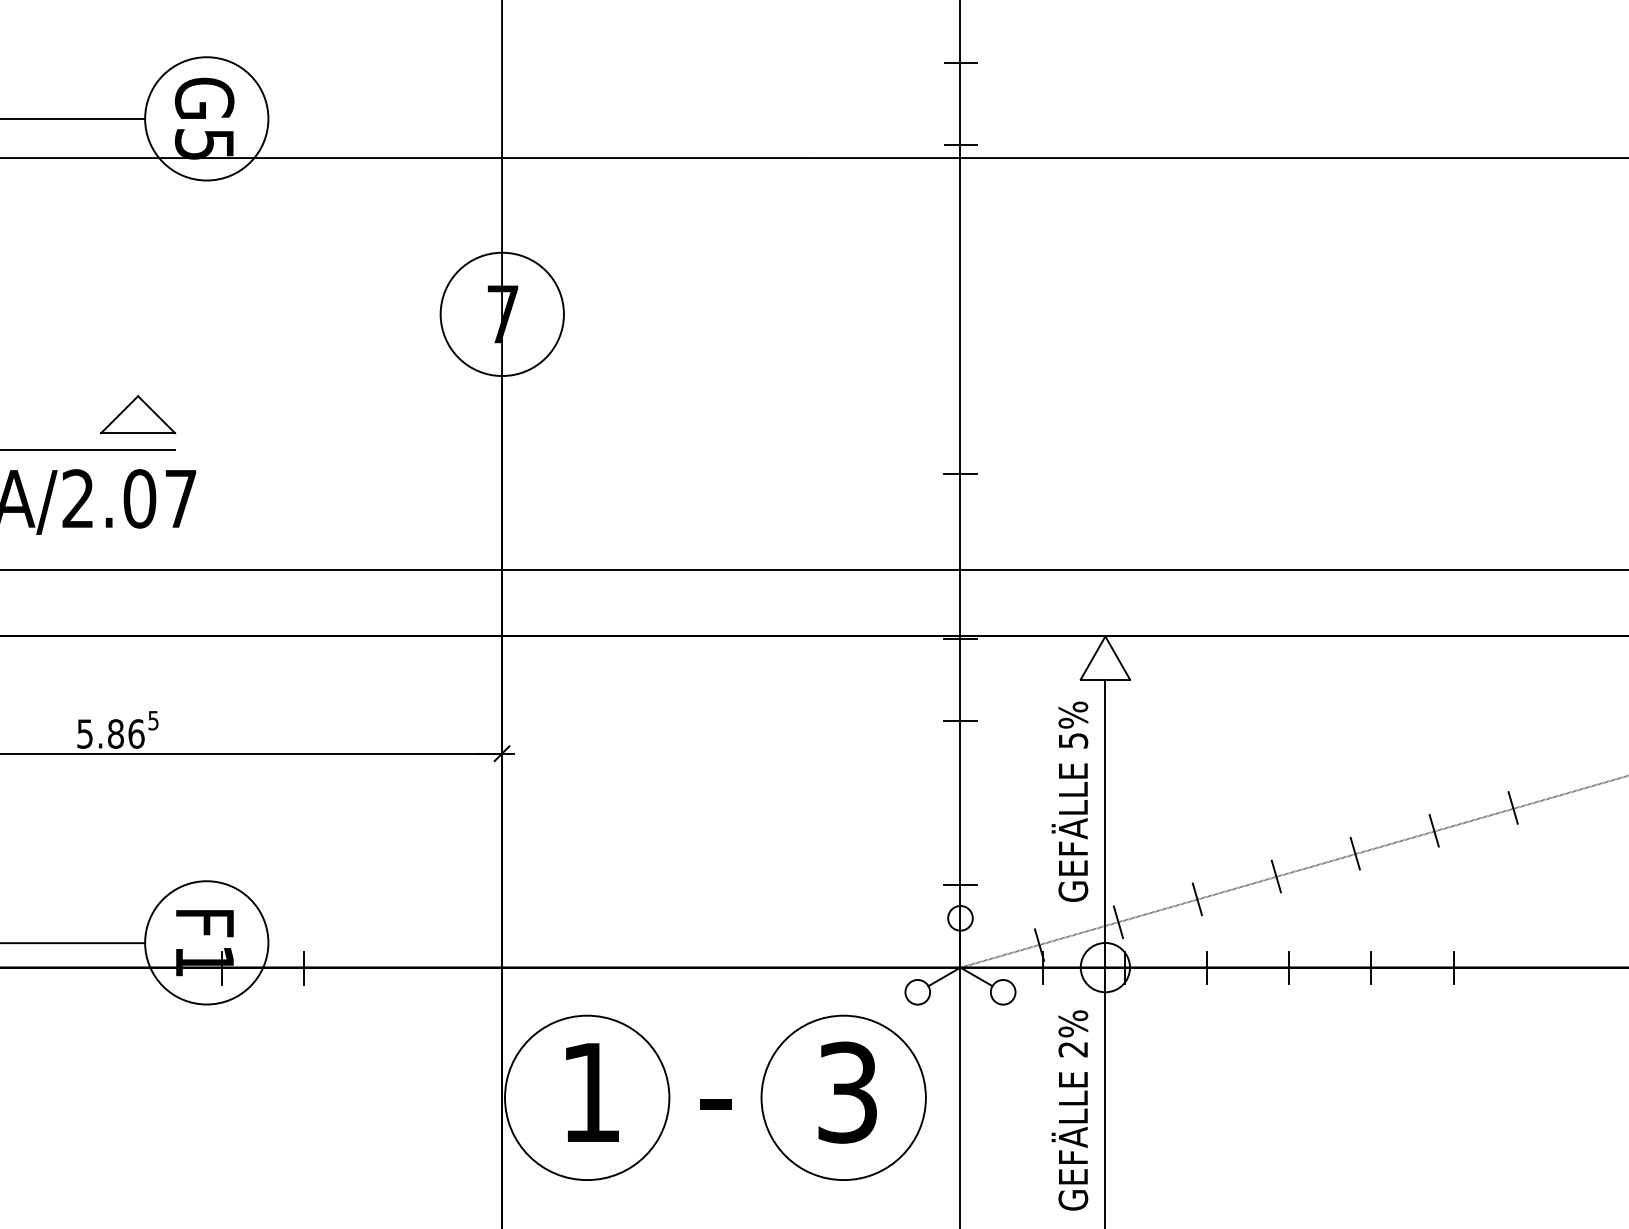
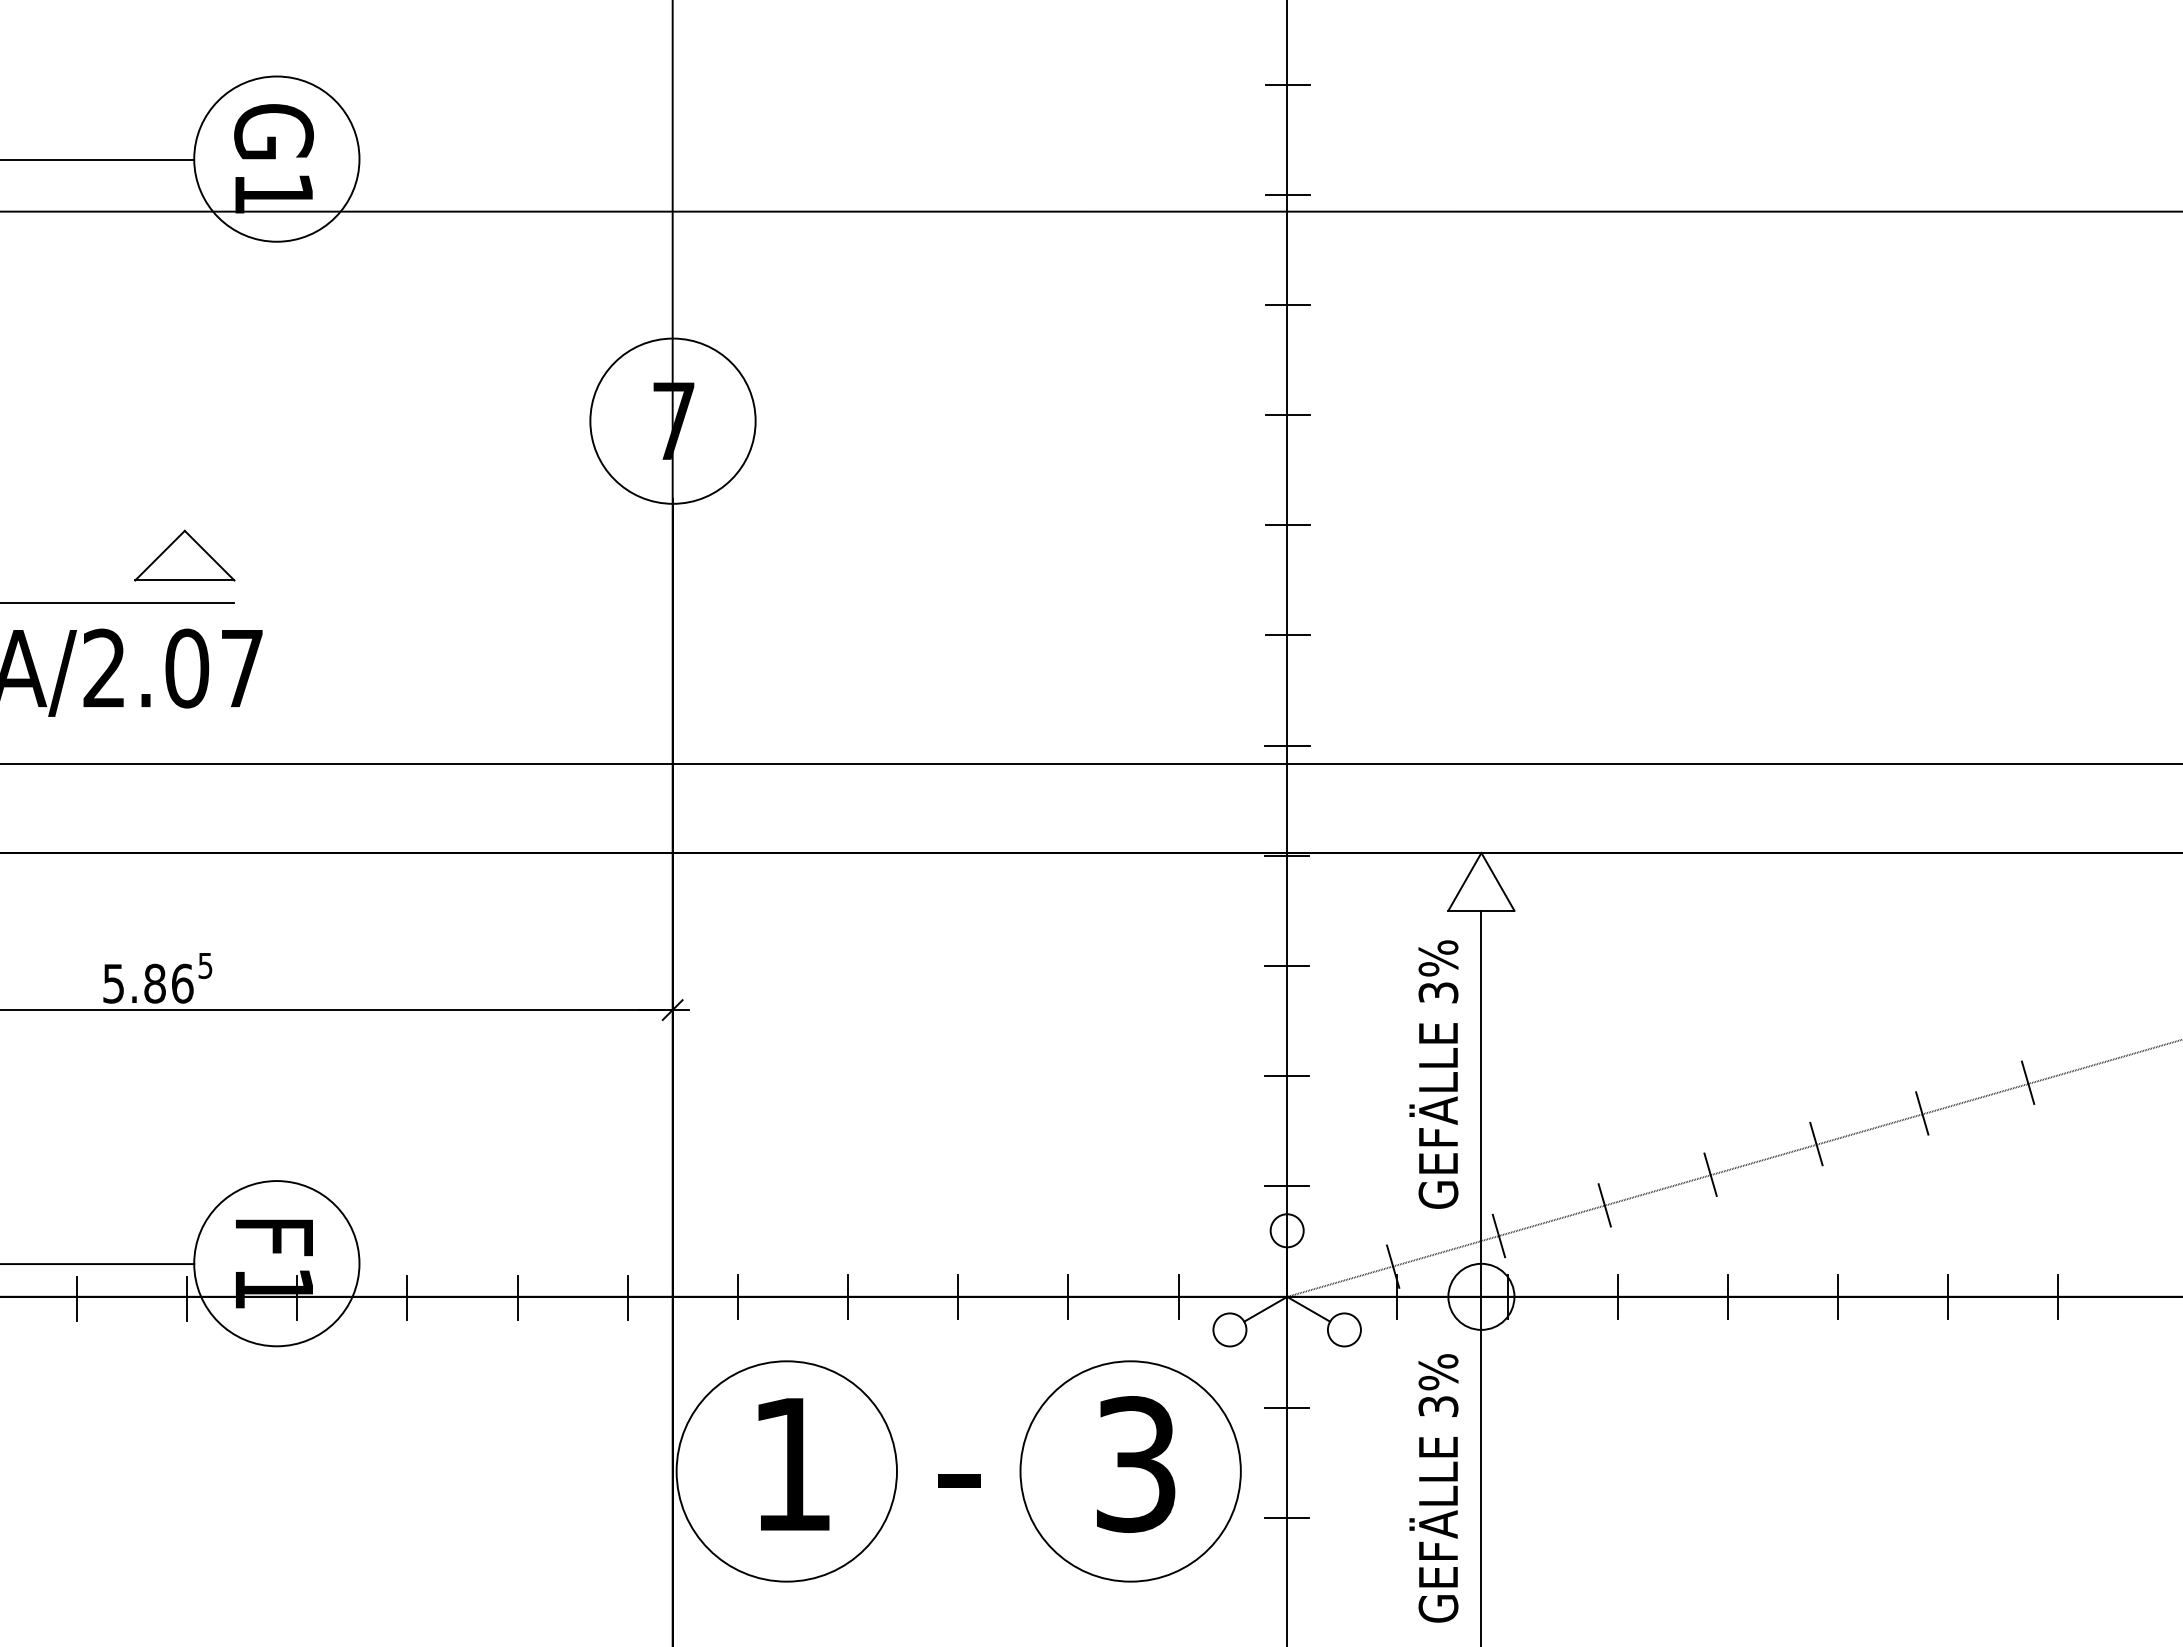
text: (204, 144) -> (273, 193), G5 -> G1
line: (960, 227) -> (1287, 304), added
line: (960, 310) -> (1287, 415), added
line: (960, 392) -> (1287, 525), added
line: (960, 556) -> (1287, 745), added
text: (1072, 740) -> (1437, 992), 5% -> 3%
line: (960, 803) -> (1287, 1076), added
line: (550, 967) -> (737, 1296), added
line: (633, 967) -> (848, 1296), added
line: (715, 967) -> (958, 1296), added
line: (797, 967) -> (1068, 1296), added
line: (879, 967) -> (1178, 1296), added
line: (57, 968) -> (76, 1298), added
line: (140, 968) -> (187, 1298), added
line: (386, 968) -> (517, 1297), added
line: (468, 968) -> (627, 1297), added
line: (1535, 968) -> (2058, 1297), added
text: (1073, 1049) -> (1438, 1406), 2% -> 3%
line: (960, 1050) -> (1287, 1407), added
line: (960, 1132) -> (1287, 1518), added

